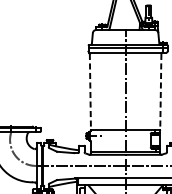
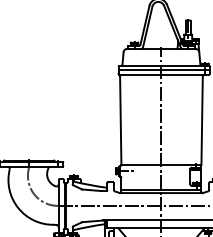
line: (90, 92) -> (120, 121), dashed -> solid
line: (161, 92) -> (202, 121), dashed -> solid

